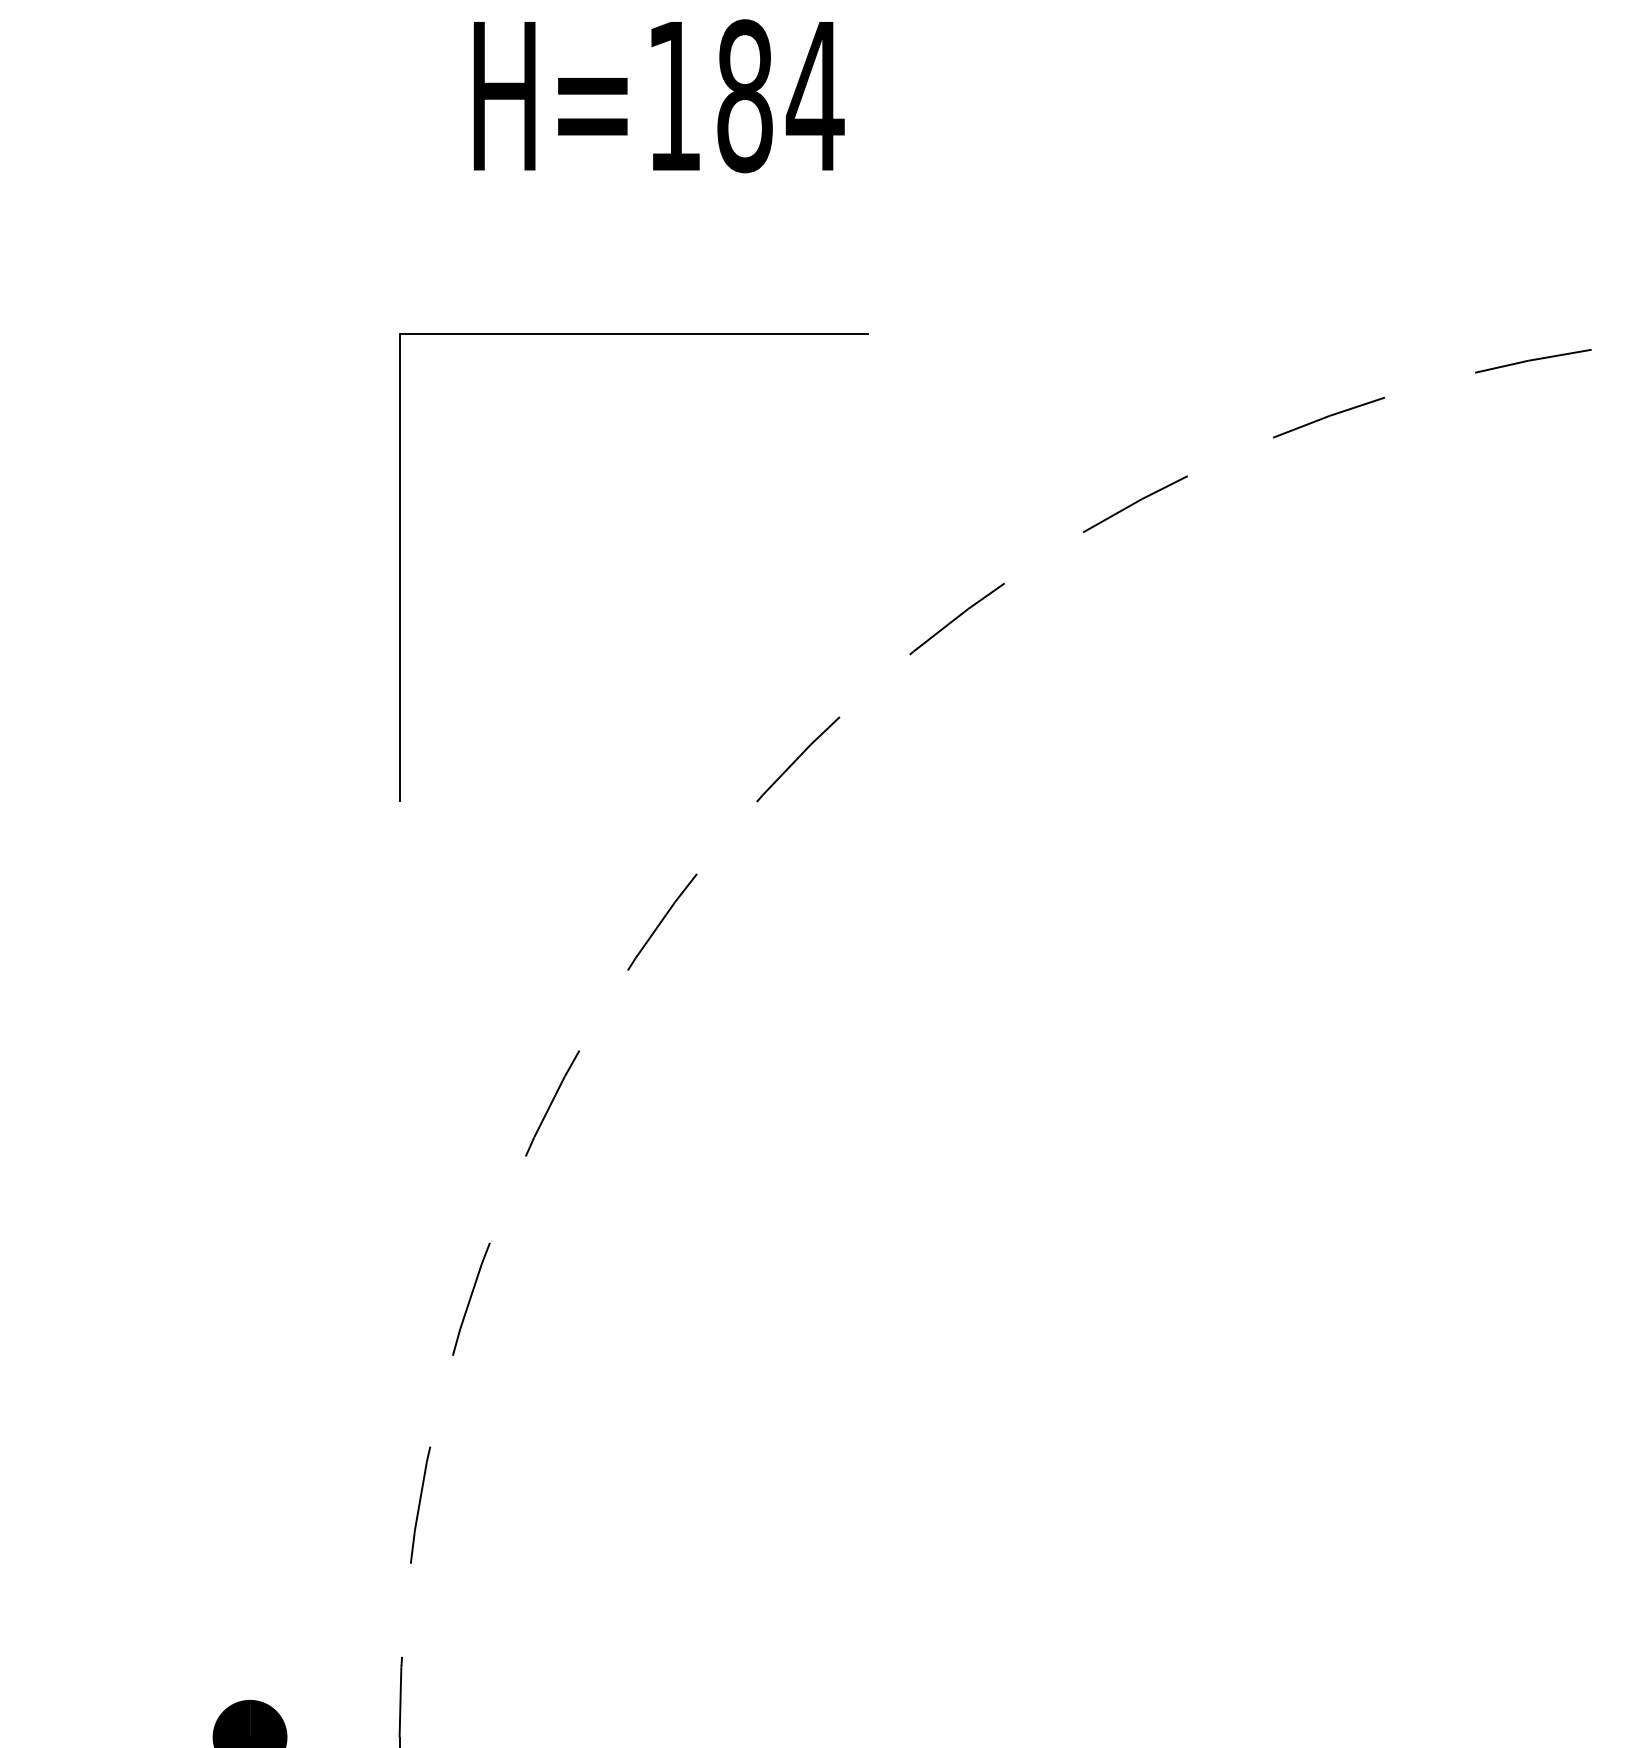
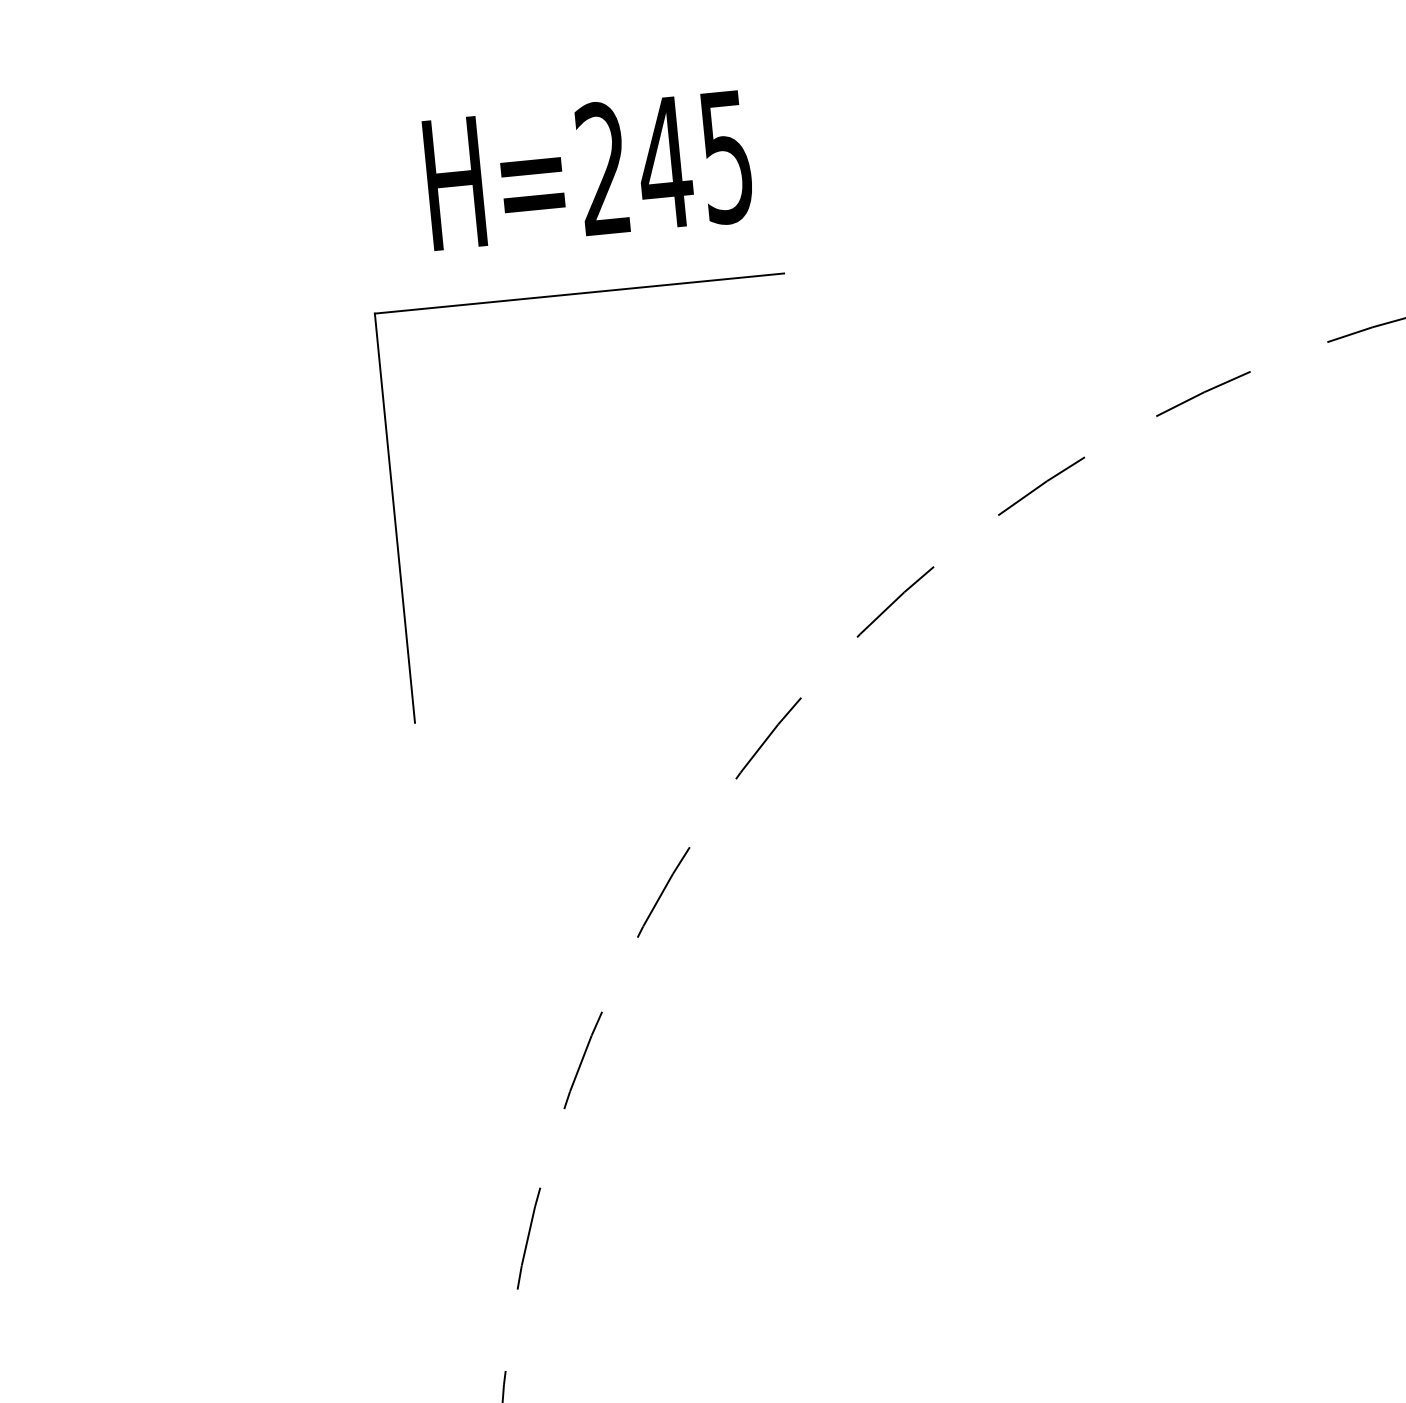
text: (745, 96) -> (665, 163), H=184 -> H=245
part: (633, 334) -> (579, 294), moved

